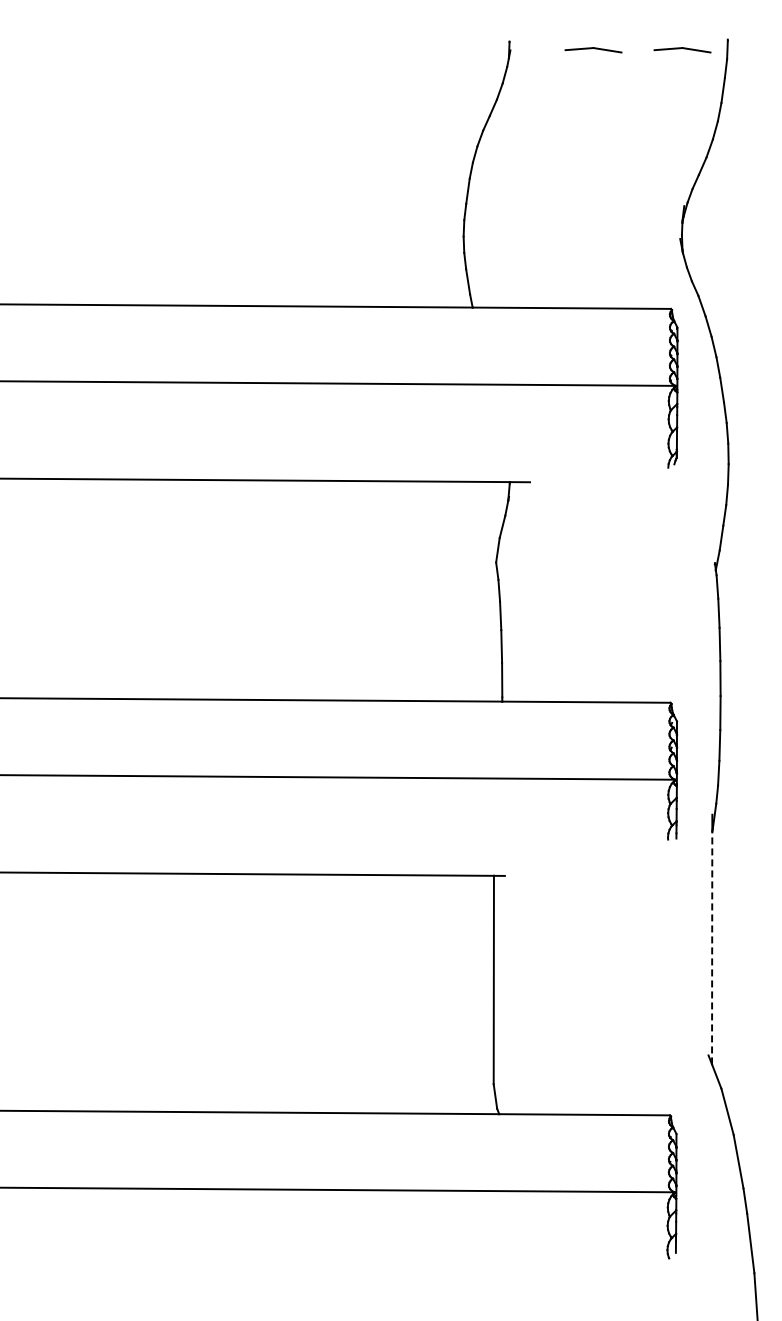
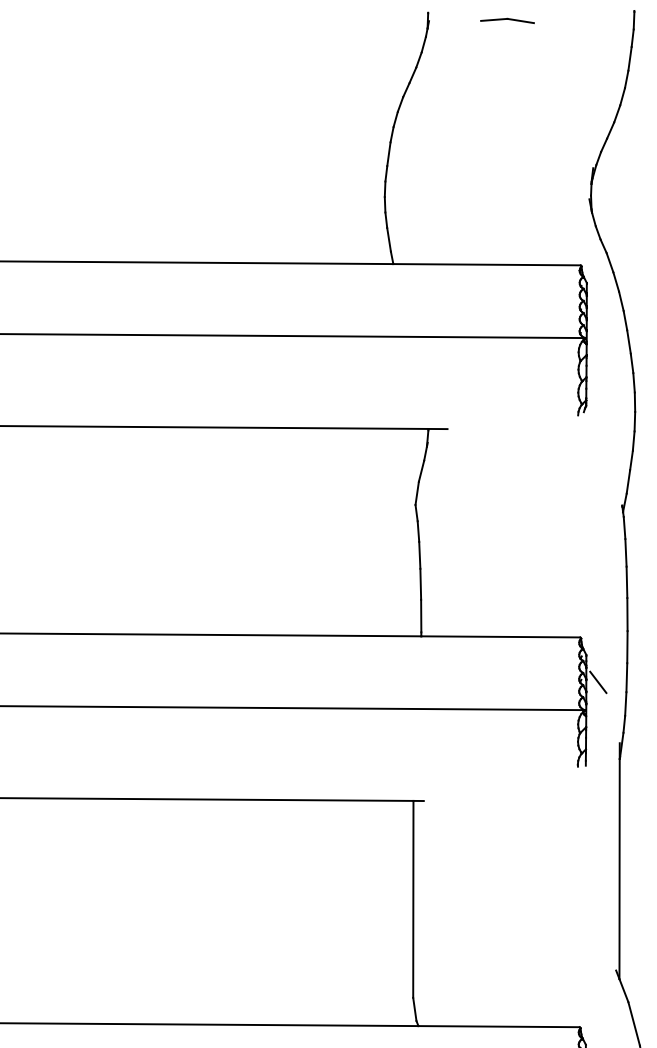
part: (682, 50) -> (591, 21), removed
line: (689, 750) -> (598, 682), added
line: (712, 947) -> (619, 868), dashed -> solid

